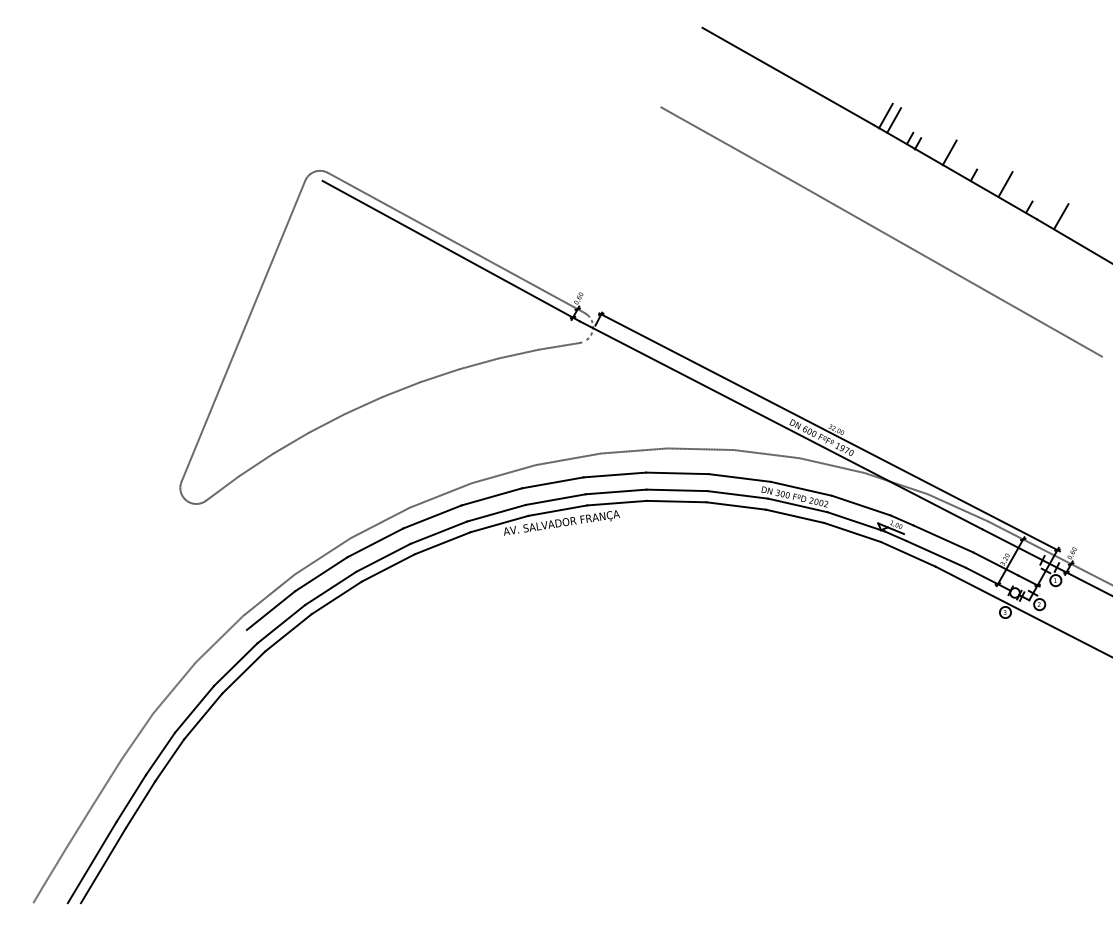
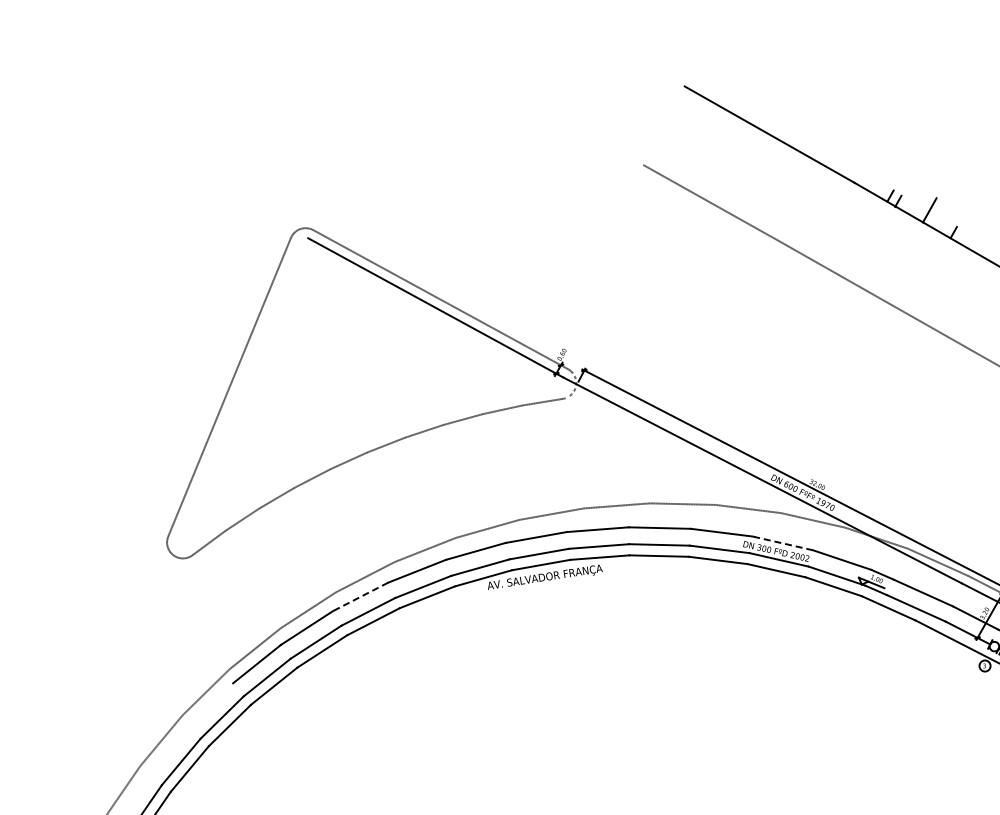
line: (885, 115) -> (866, 173), removed
line: (894, 120) -> (875, 178), removed
line: (1005, 184) -> (985, 241), removed
line: (800, 488) -> (781, 543), solid -> dashed
line: (375, 543) -> (360, 597), solid -> dashed

